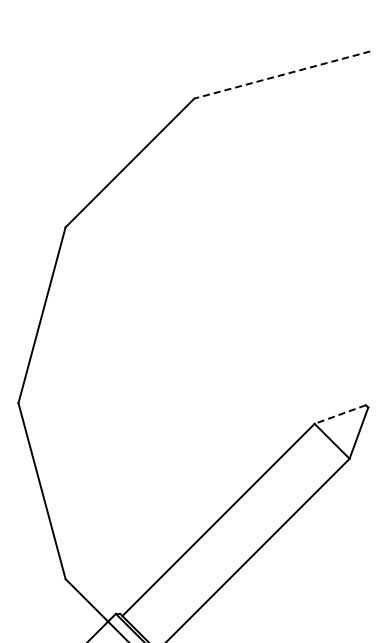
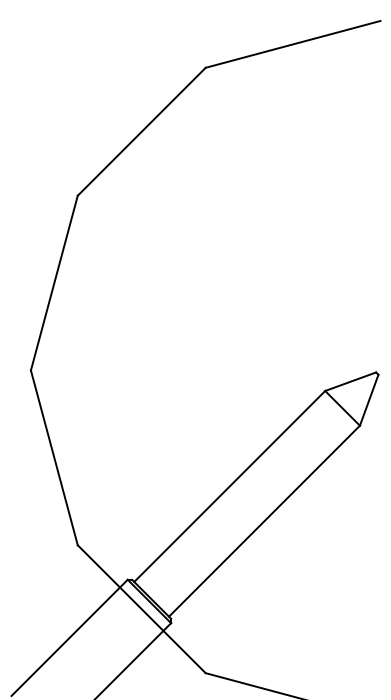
line: (281, 75) -> (292, 44), dashed -> solid
line: (340, 414) -> (350, 381), dashed -> solid

